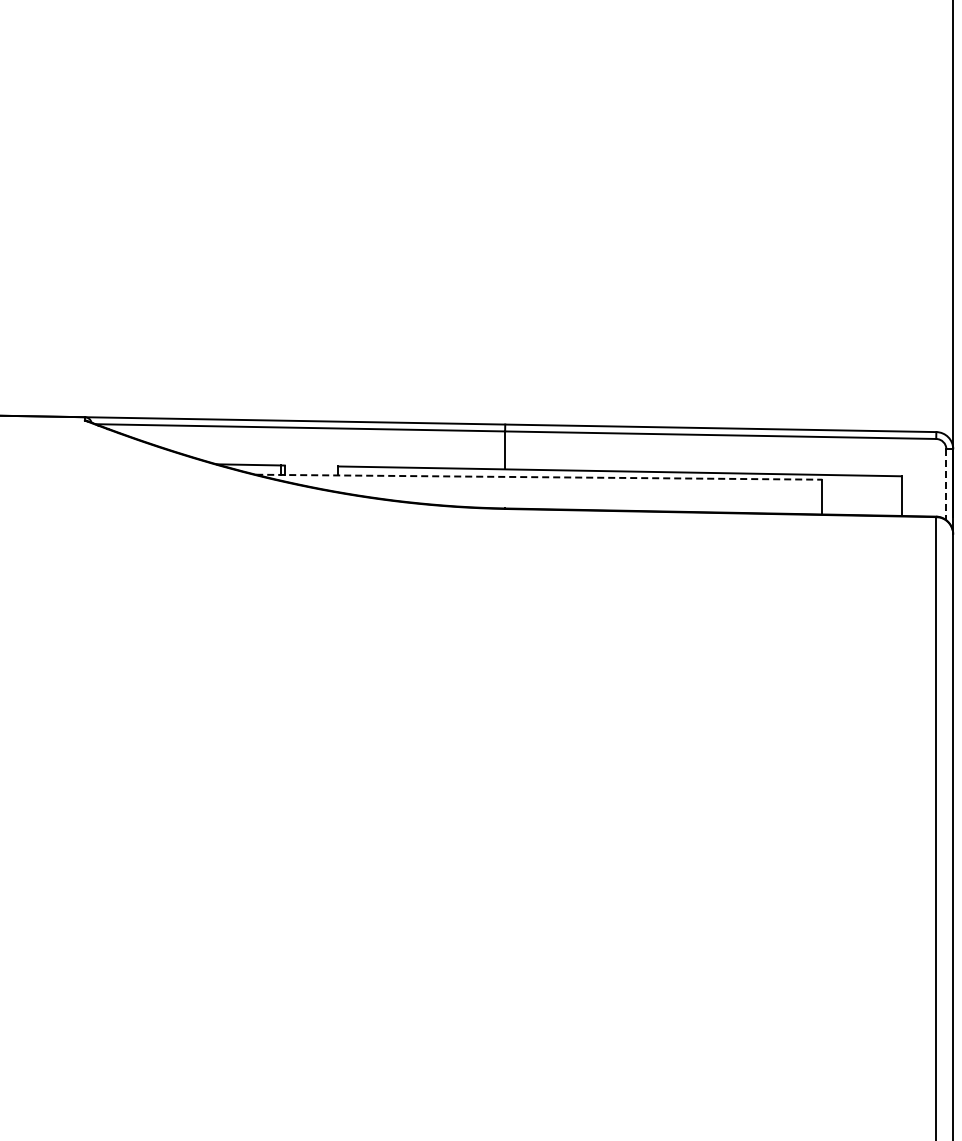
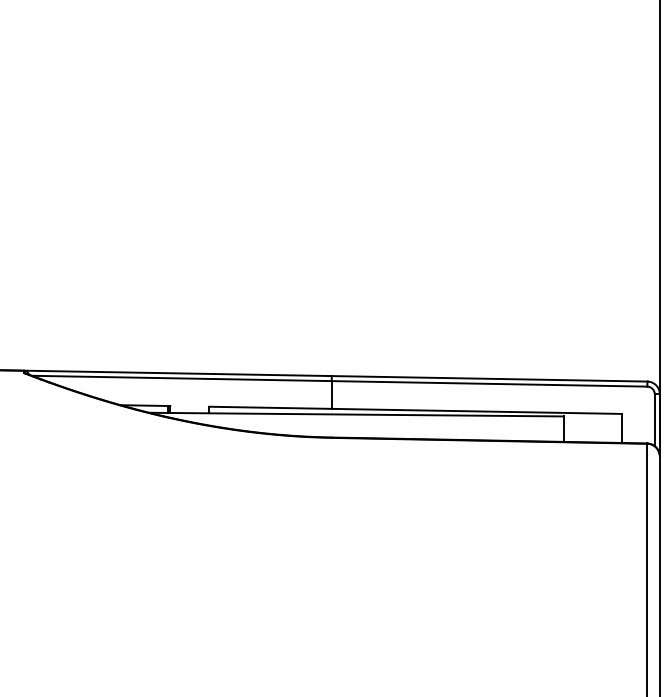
line: (539, 477) -> (356, 414), dashed -> solid
line: (946, 485) -> (654, 420), dashed -> solid

